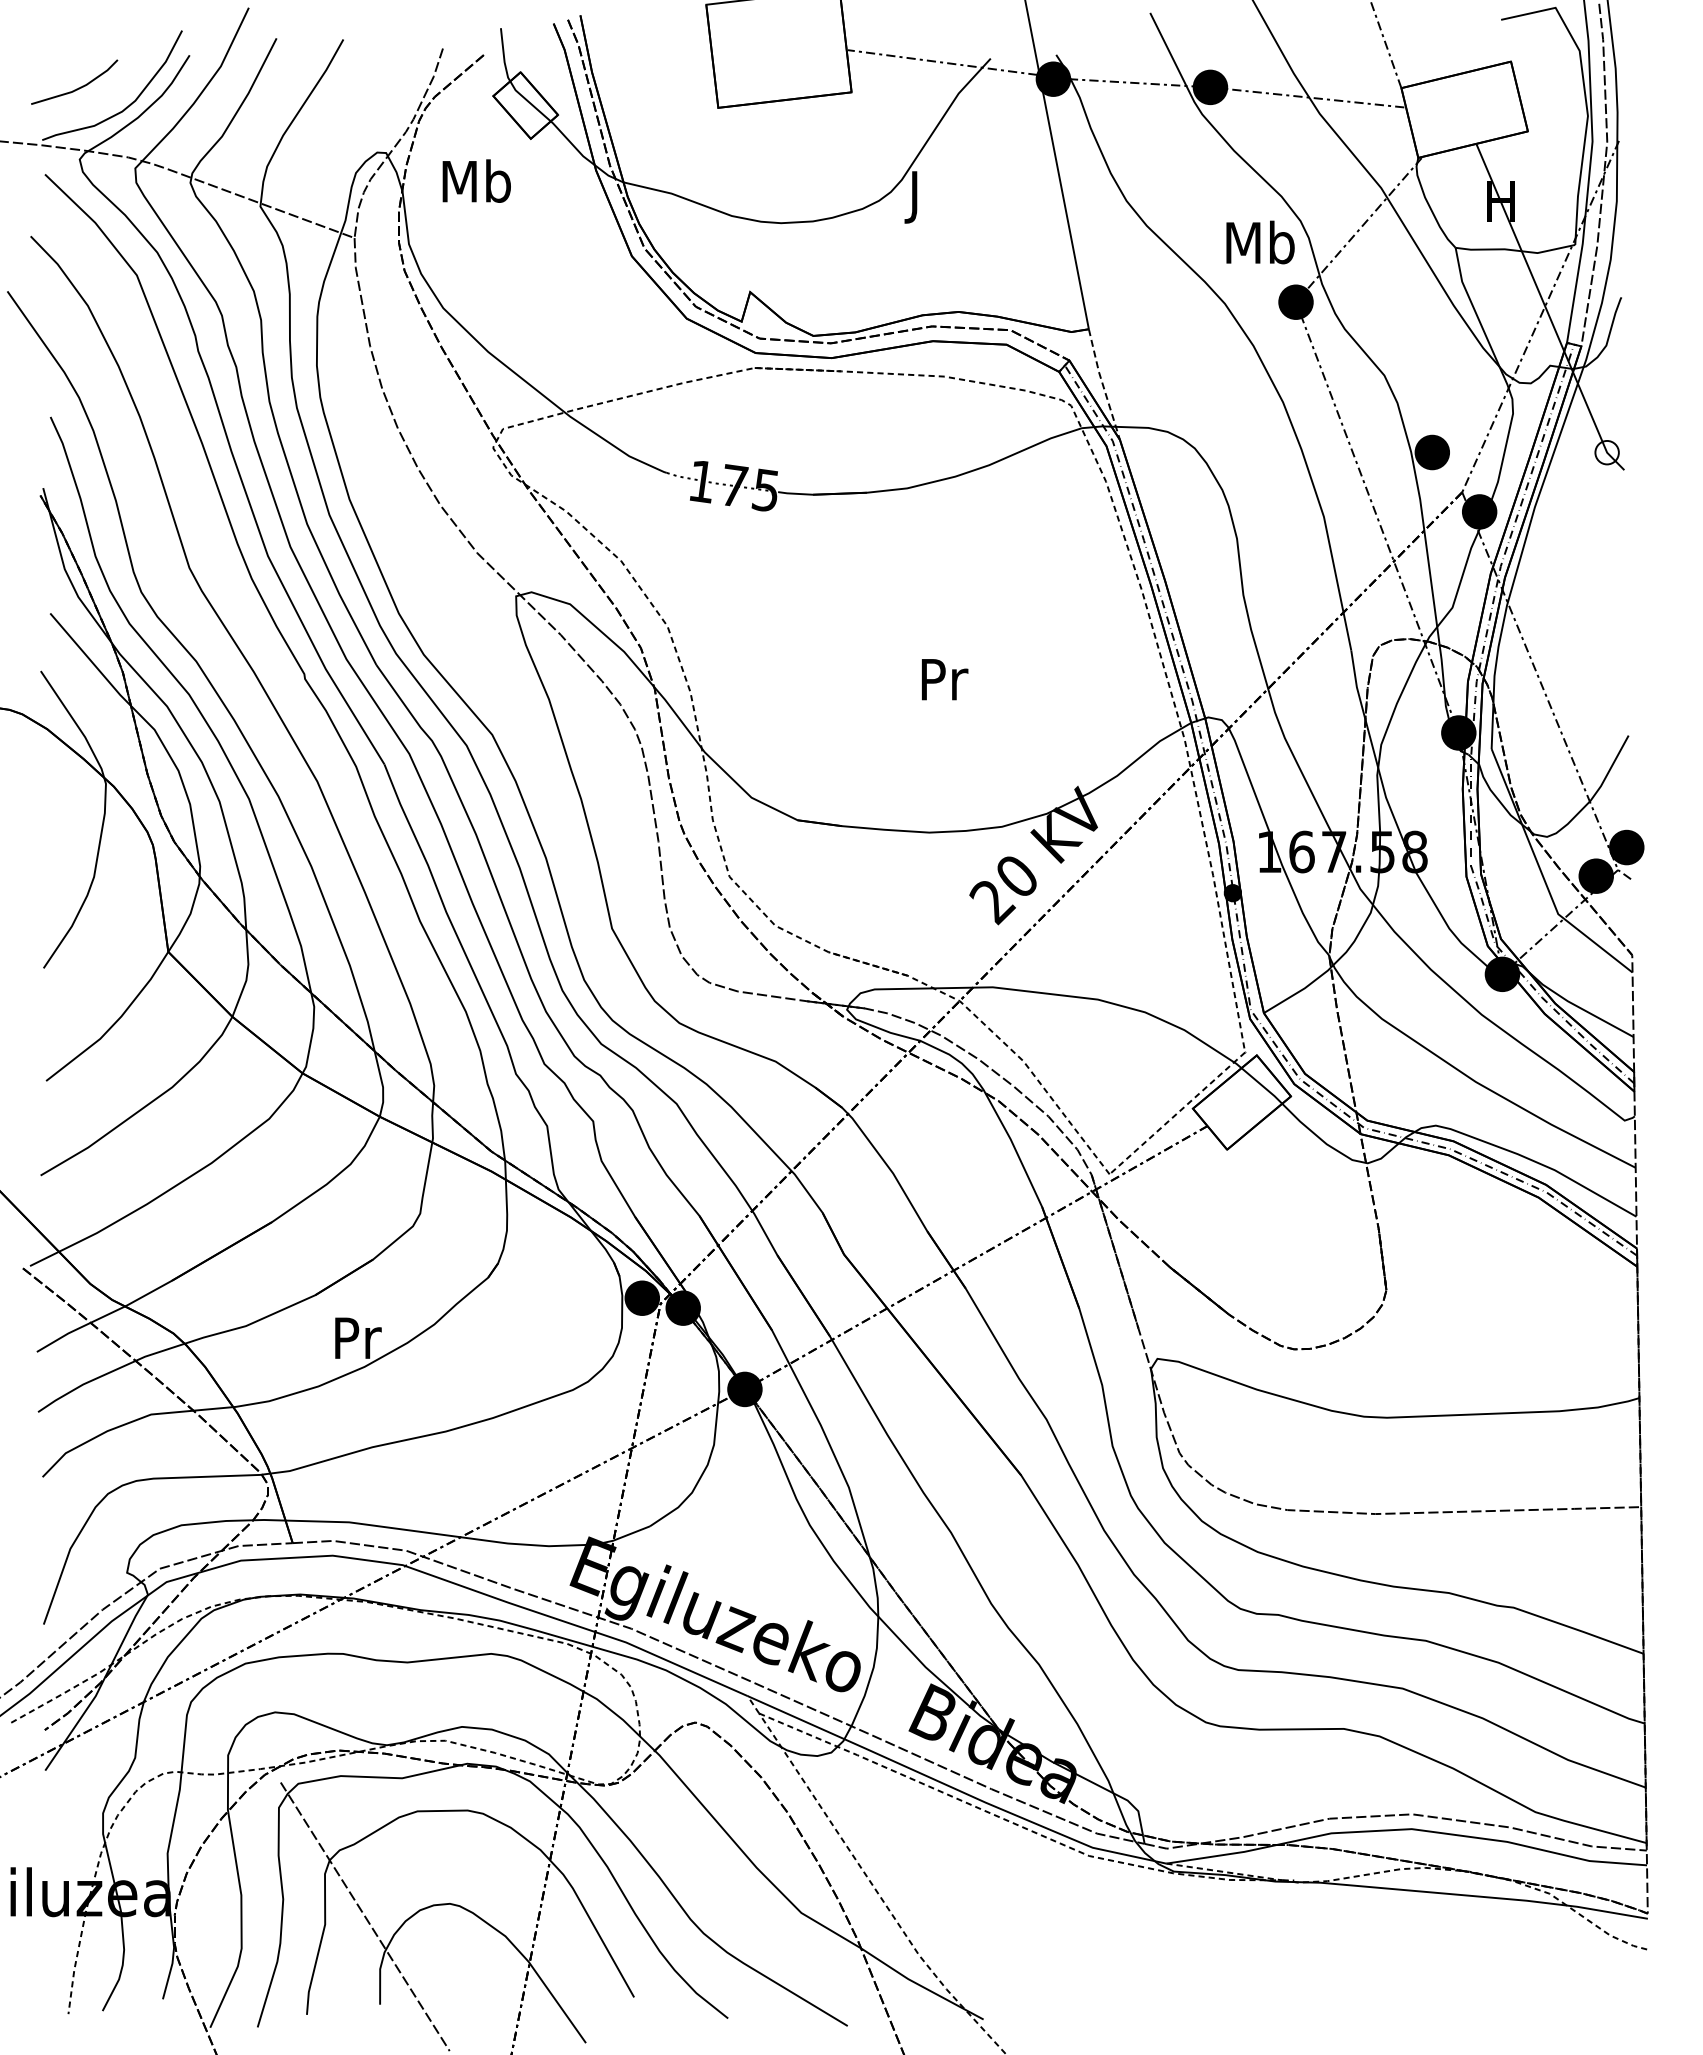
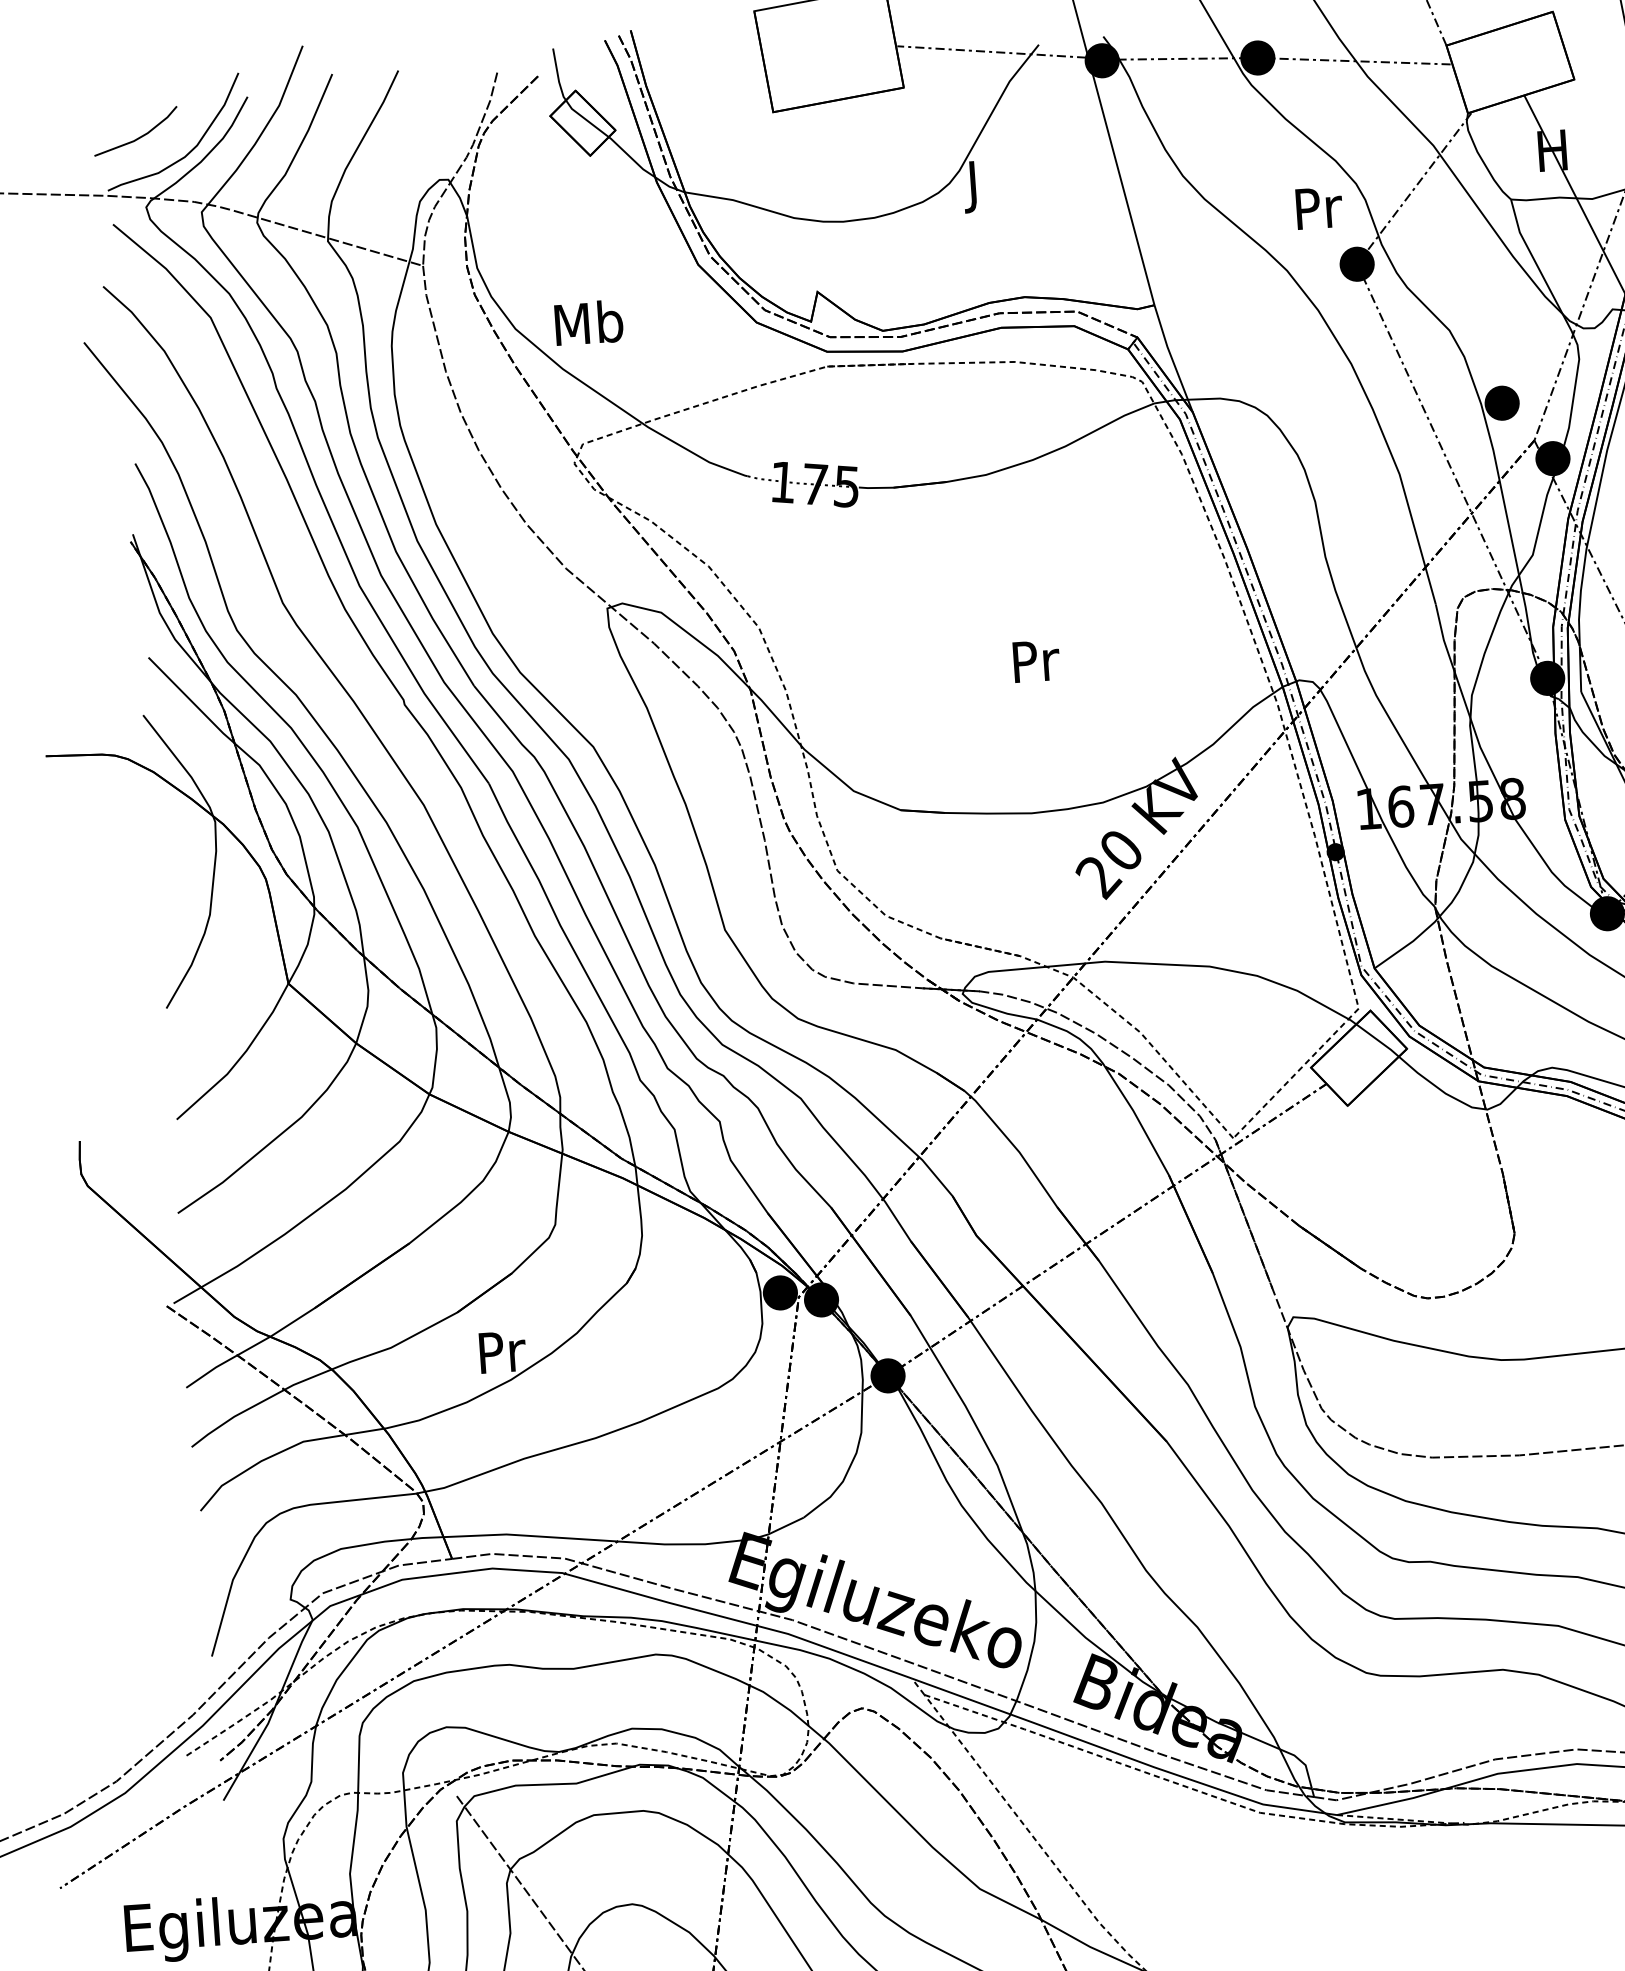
text: (476, 180) -> (588, 322), moved
text: (1260, 242) -> (1317, 207), Mb -> Pr
line: (1102, 384) -> (1171, 358), dashed -> solid

